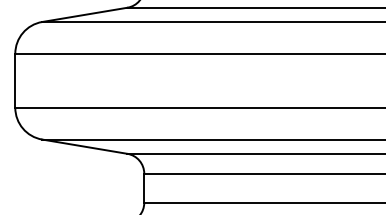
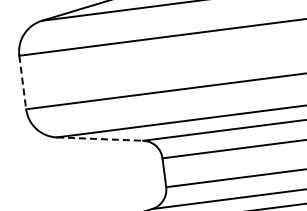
line: (15, 80) -> (22, 82), solid -> dashed
line: (85, 146) -> (100, 138), solid -> dashed

